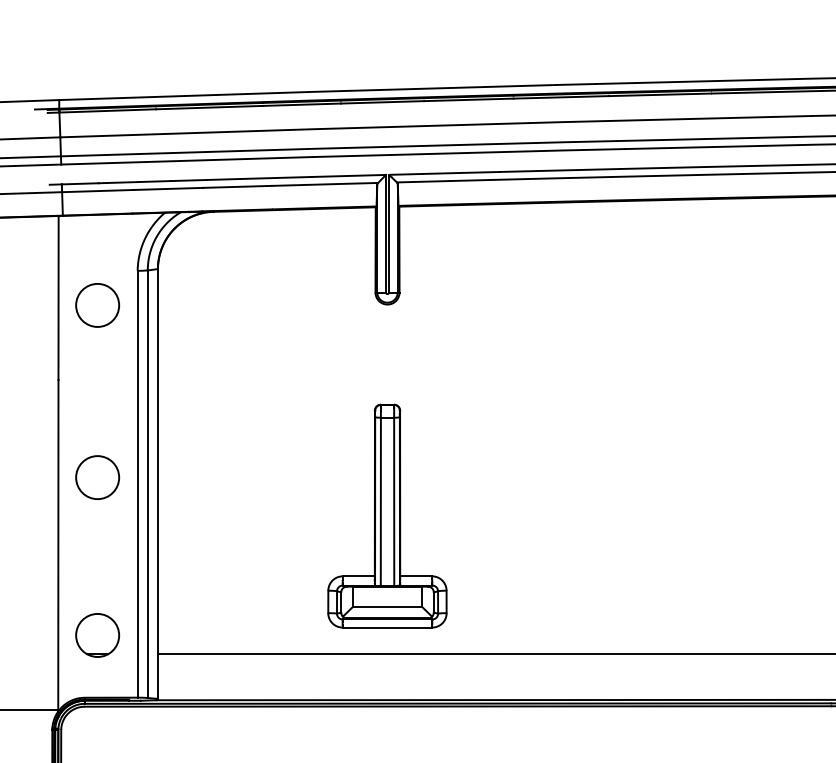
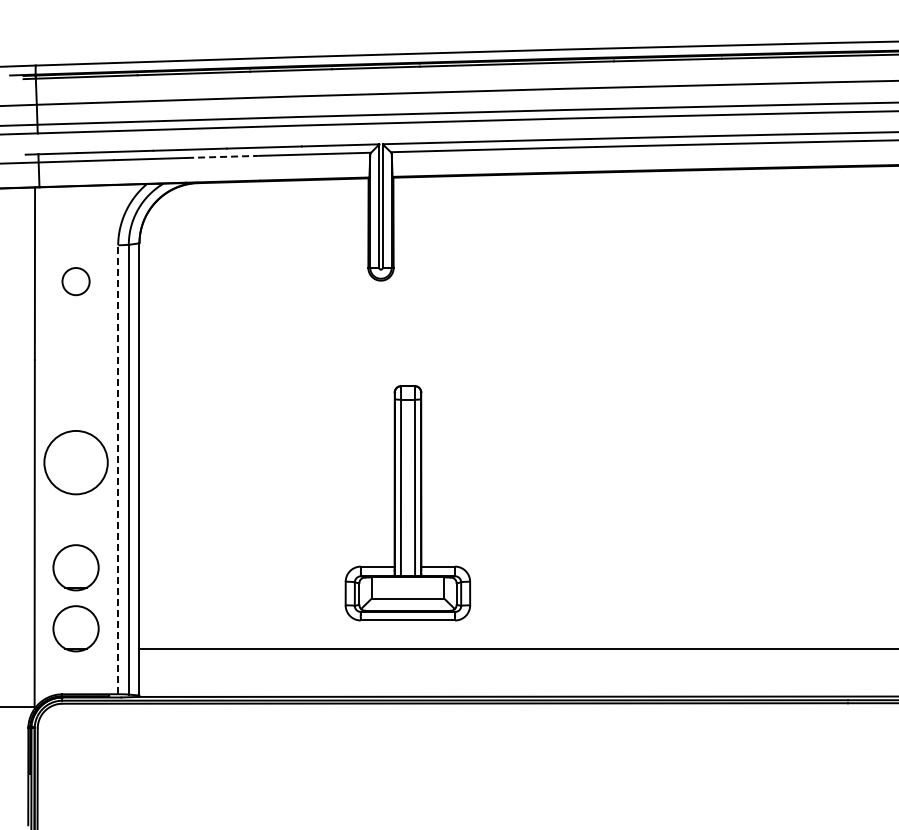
line: (236, 186) -> (222, 156), solid -> dashed
circle: (97, 305) -> (75, 281), size x0.6
circle: (97, 477) -> (75, 462), size x1.4
line: (137, 484) -> (118, 469), solid -> dashed
part: (387, 516) -> (407, 503), moved
part: (97, 577) -> (75, 567), added

